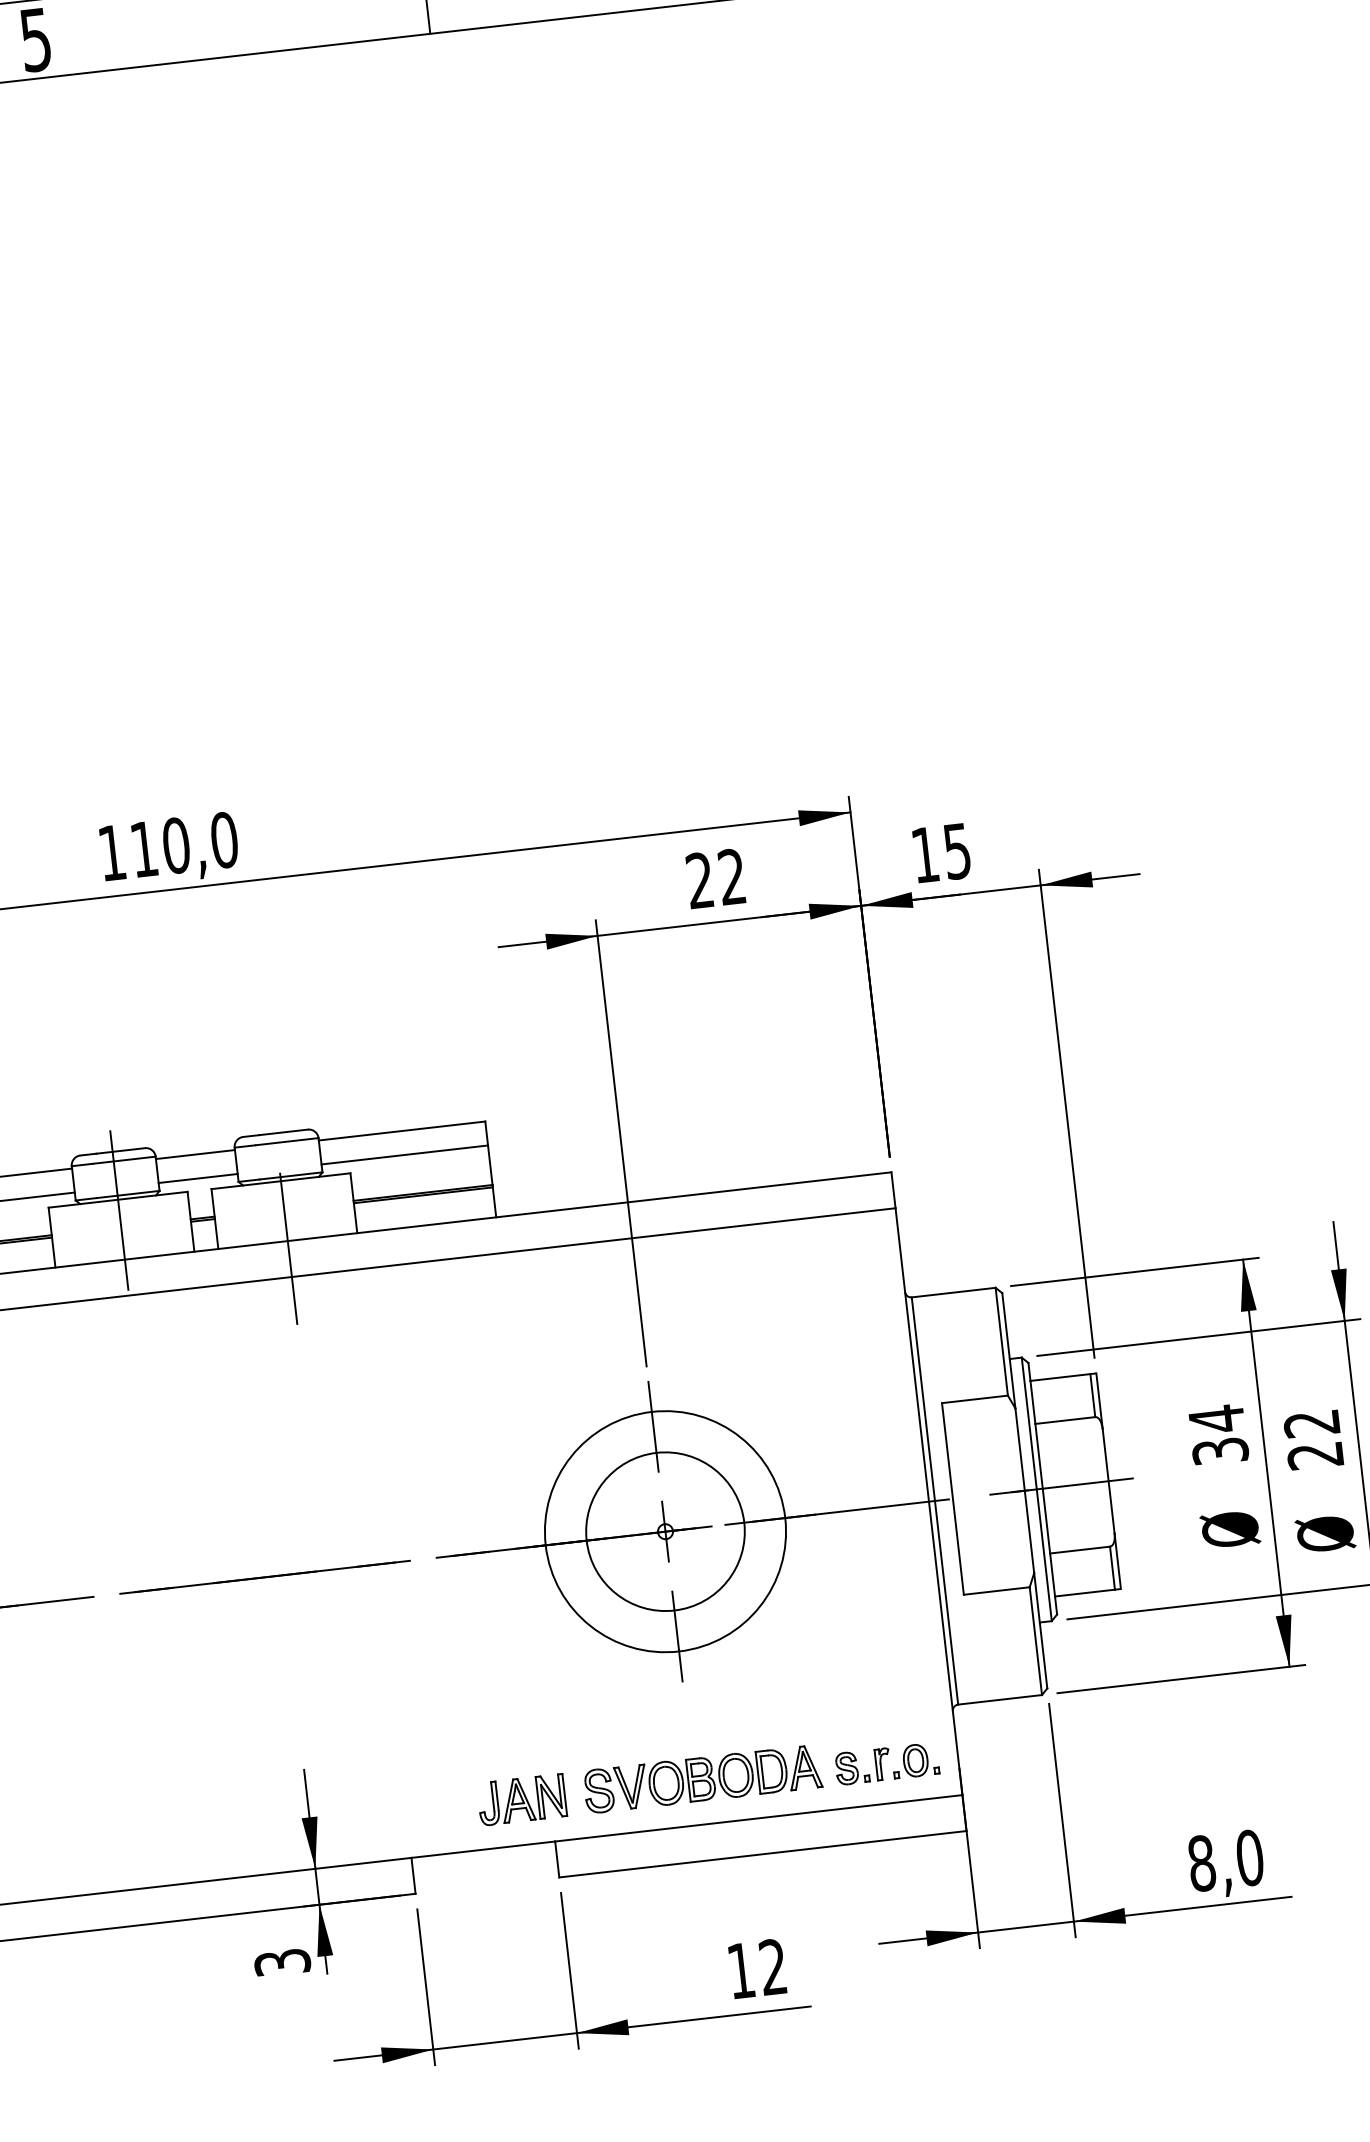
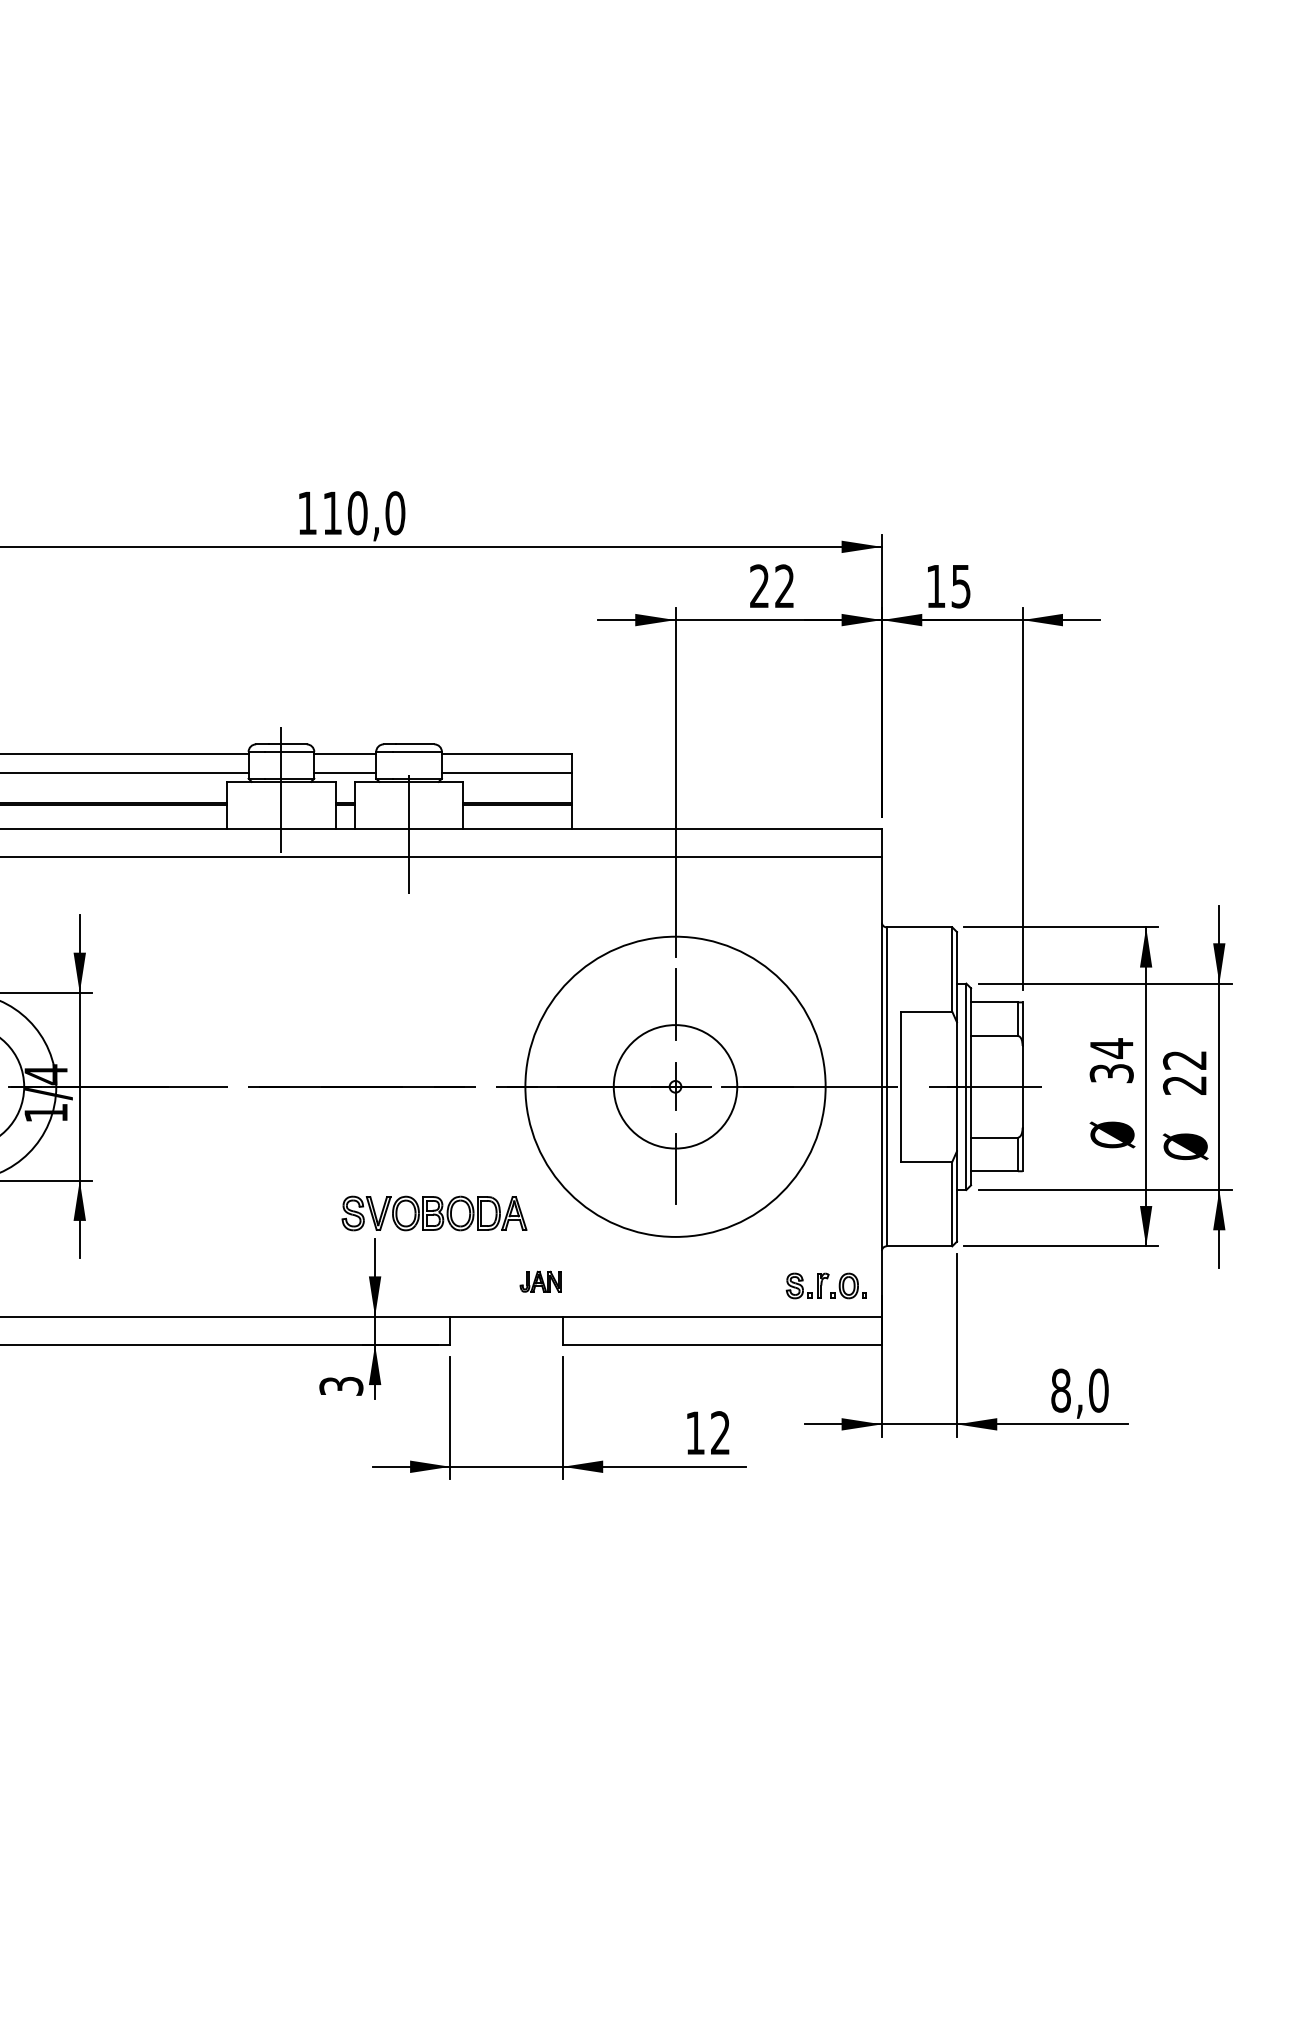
circle: (665, 1531) -> (675, 1086), size x1.6
part: (702, 1779) -> (434, 1213), moved
part: (521, 1799) -> (540, 1281), size x0.6

